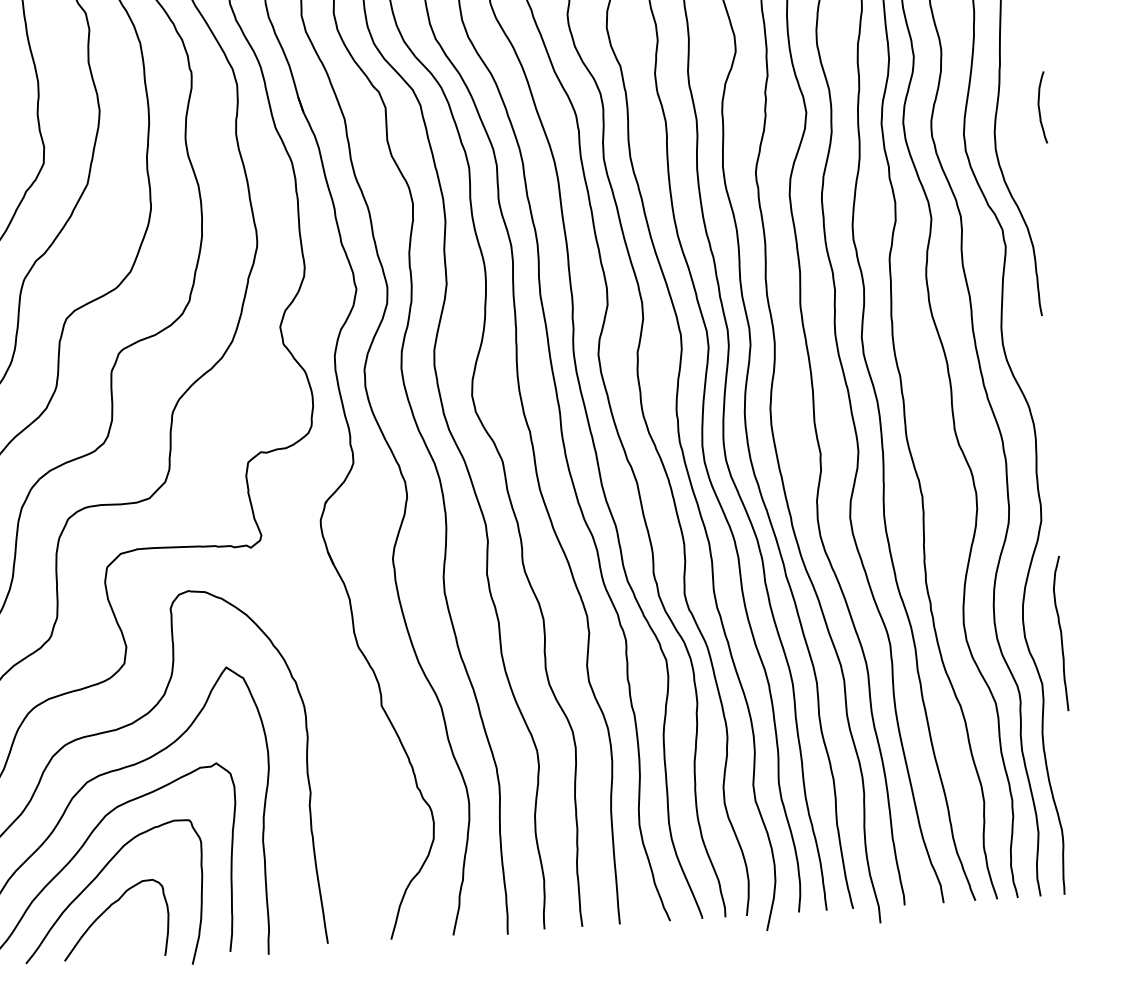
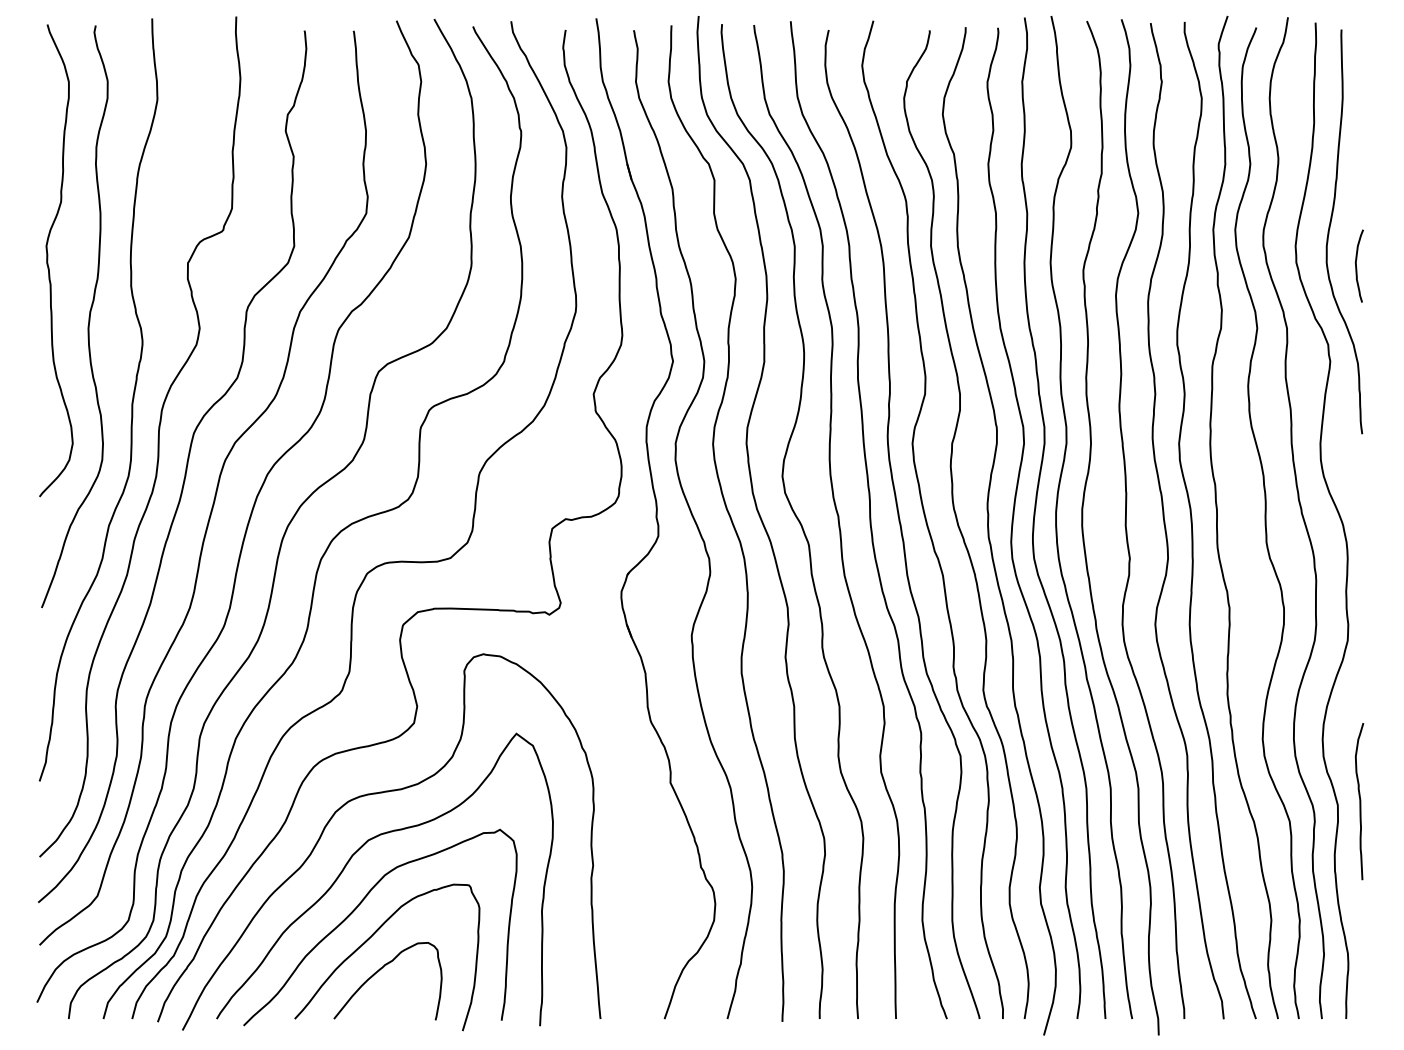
curve: (1039, 107) -> (1356, 265), moved
curve: (1060, 633) -> (1359, 801), moved

